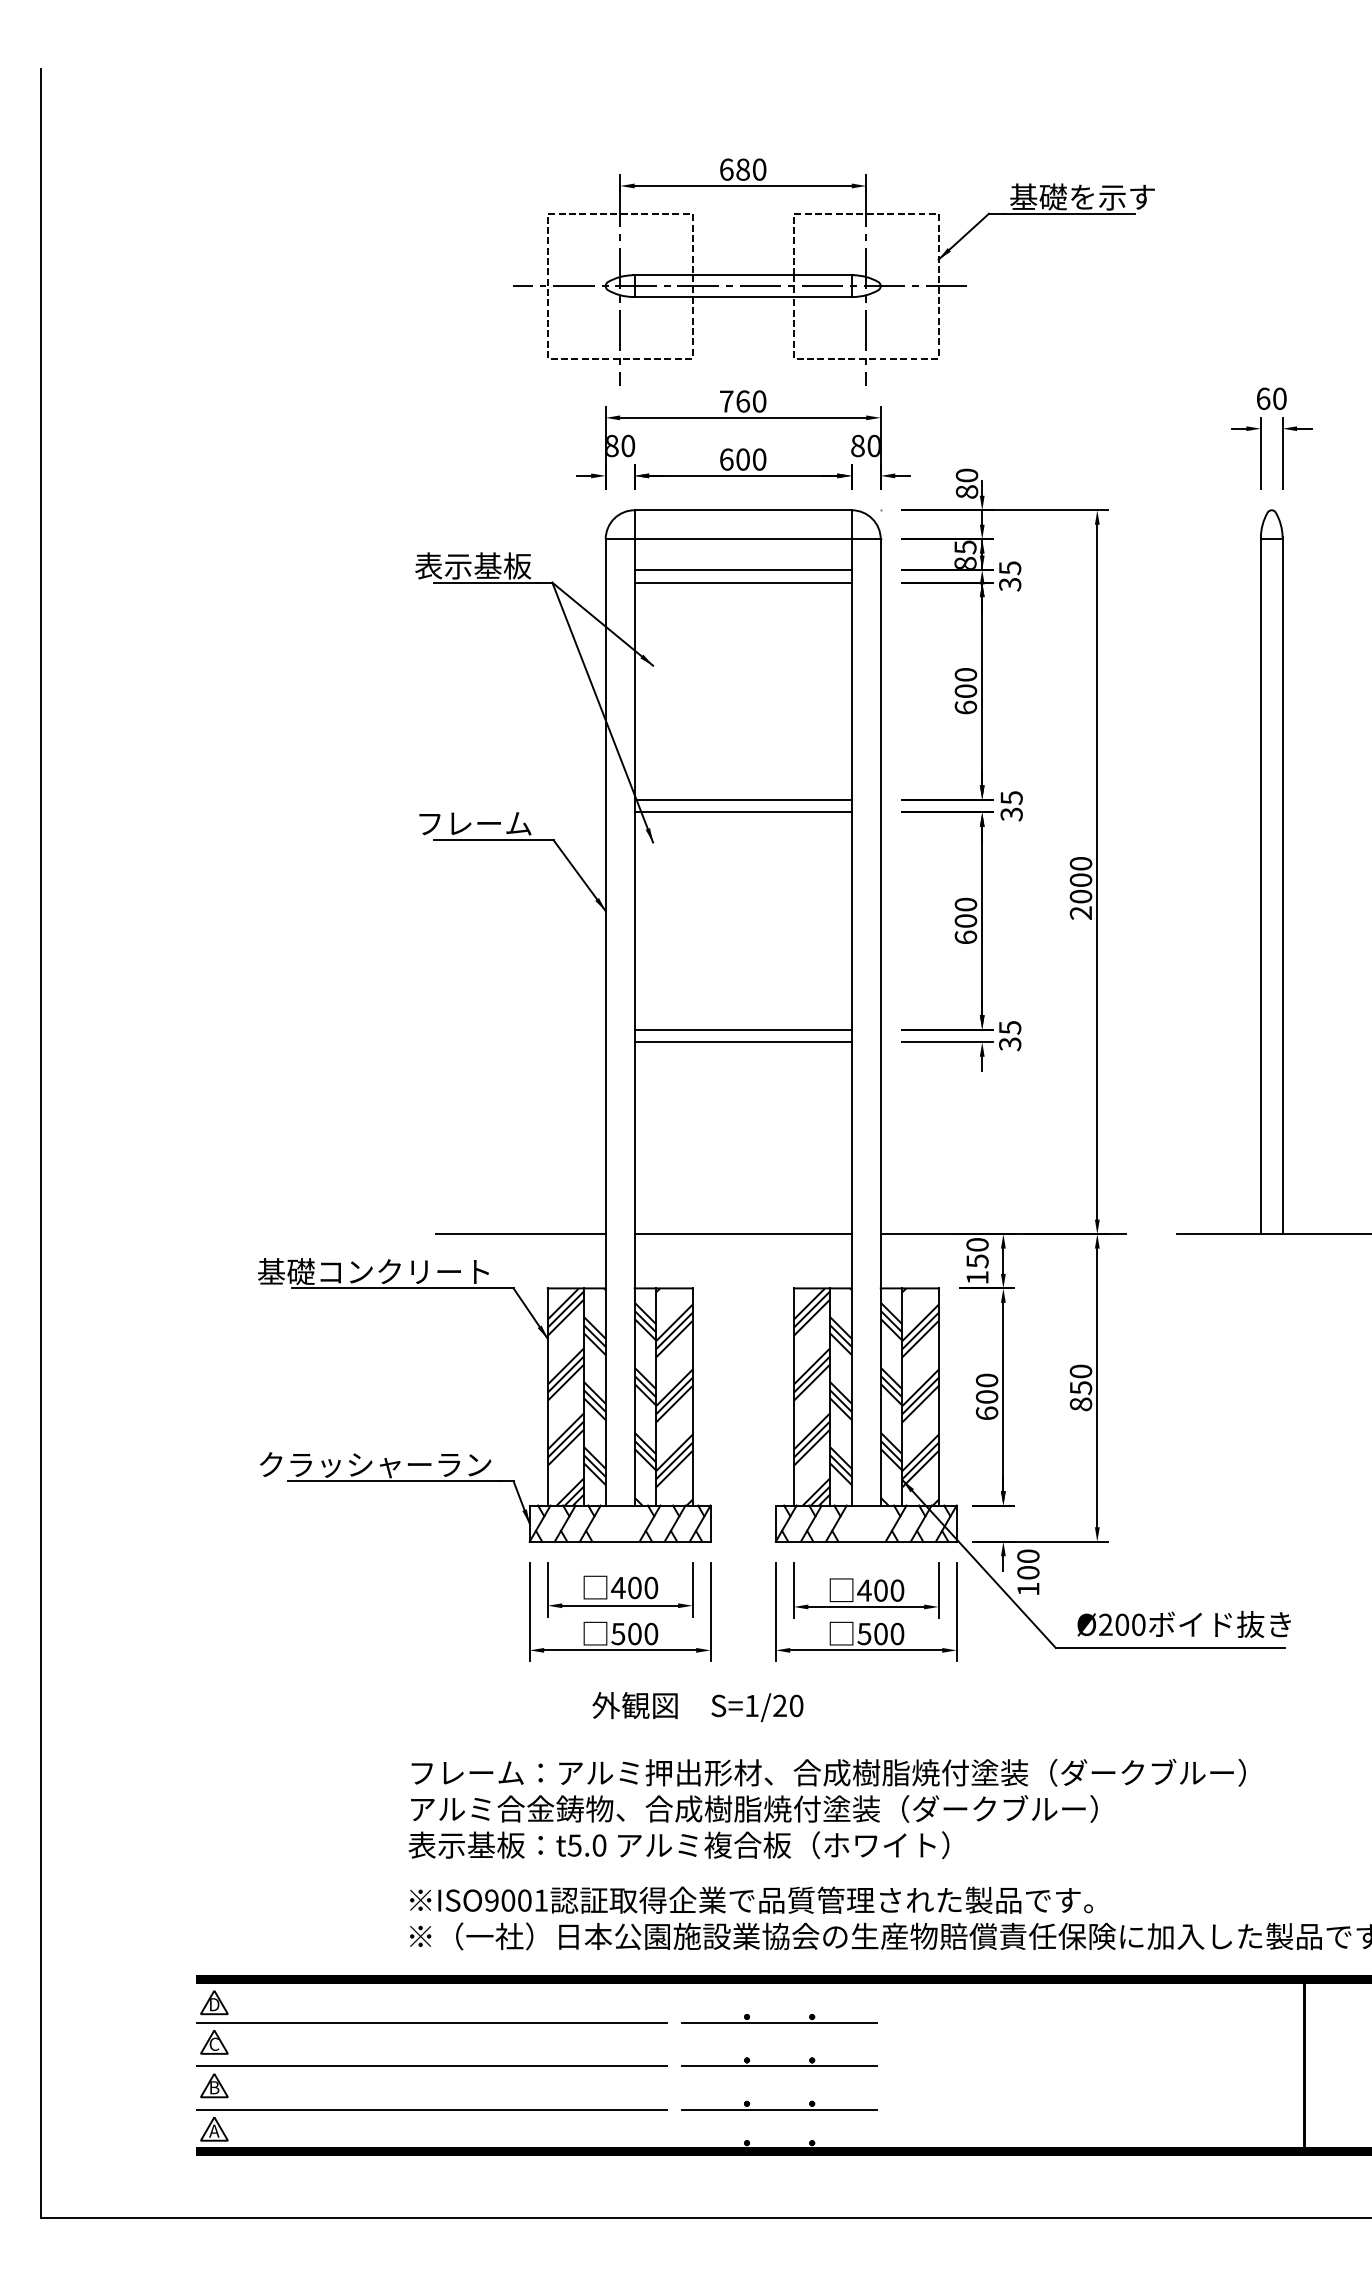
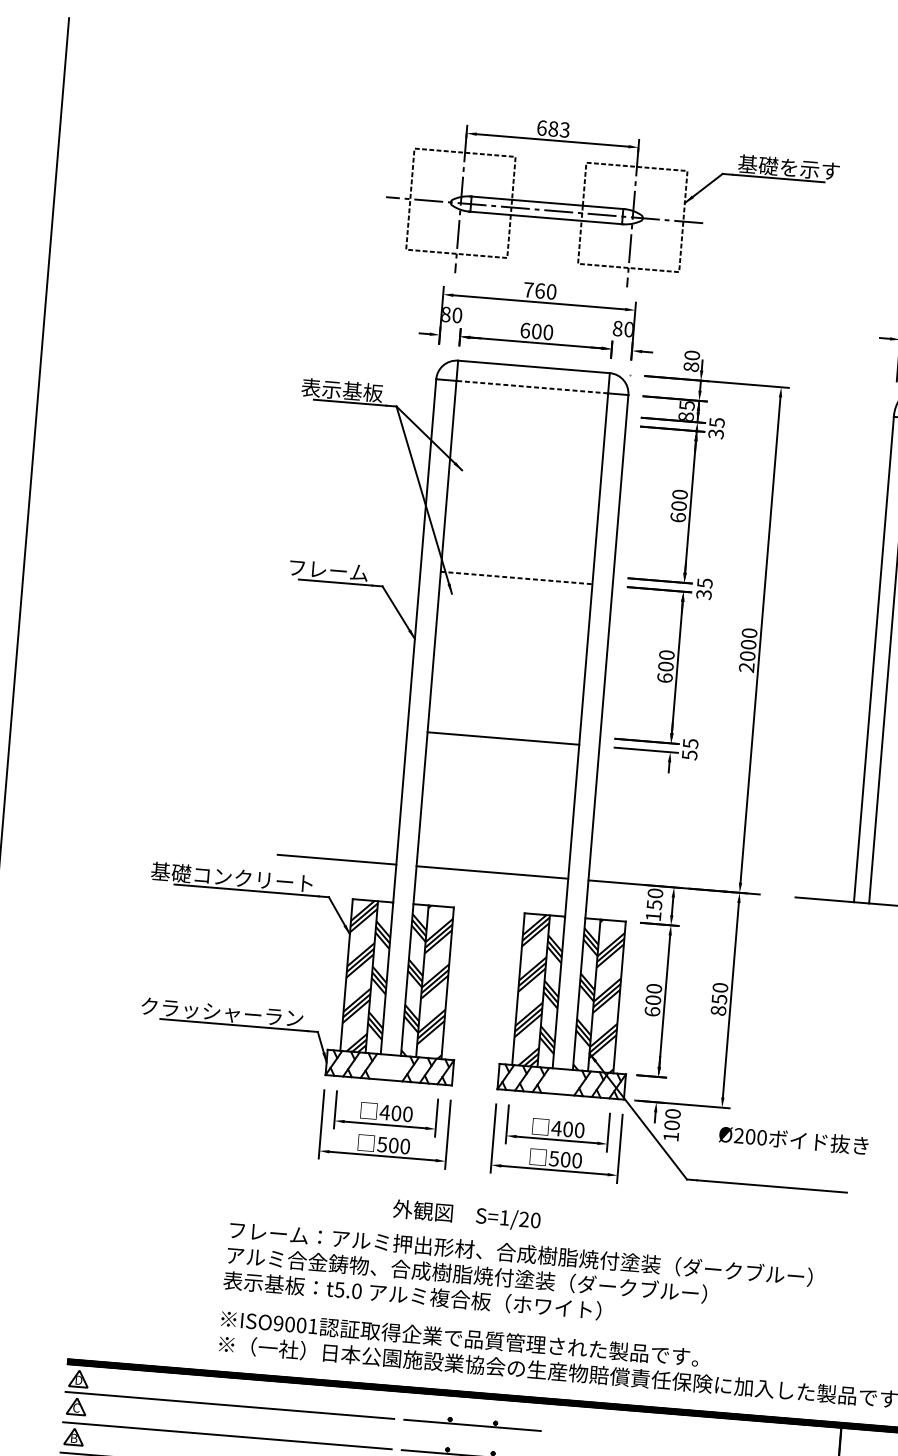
text: (759, 169) -> (564, 129), 680 -> 683
line: (743, 539) -> (532, 387), solid -> dashed
line: (742, 570) -> (530, 408), removed
line: (742, 582) -> (529, 417), removed
line: (742, 799) -> (516, 568), removed
line: (743, 812) -> (516, 578), solid -> dashed
line: (742, 1029) -> (503, 729), removed
text: (1009, 1043) -> (689, 754), 35 -> 55
text: (1183, 1623) -> (793, 1139), moved
text: (697, 1707) -> (466, 1215), moved

